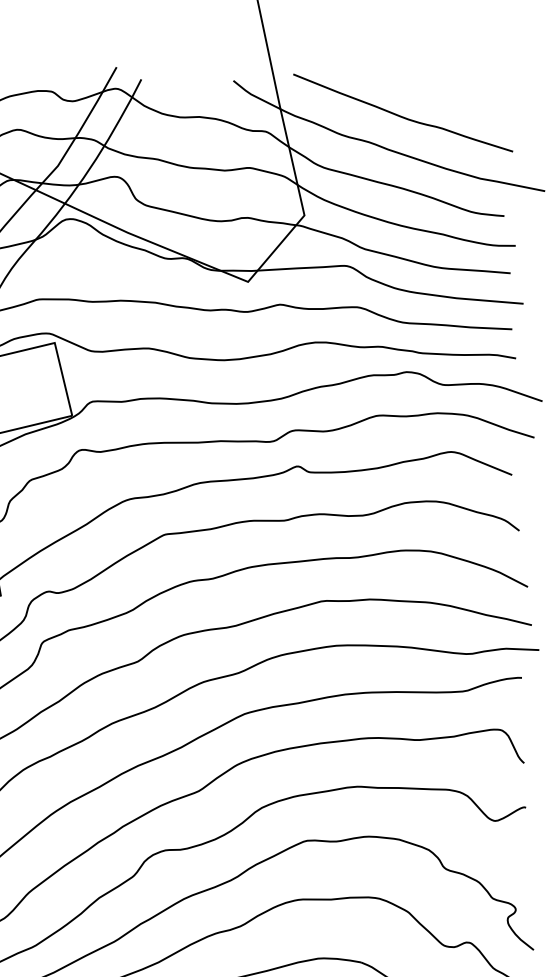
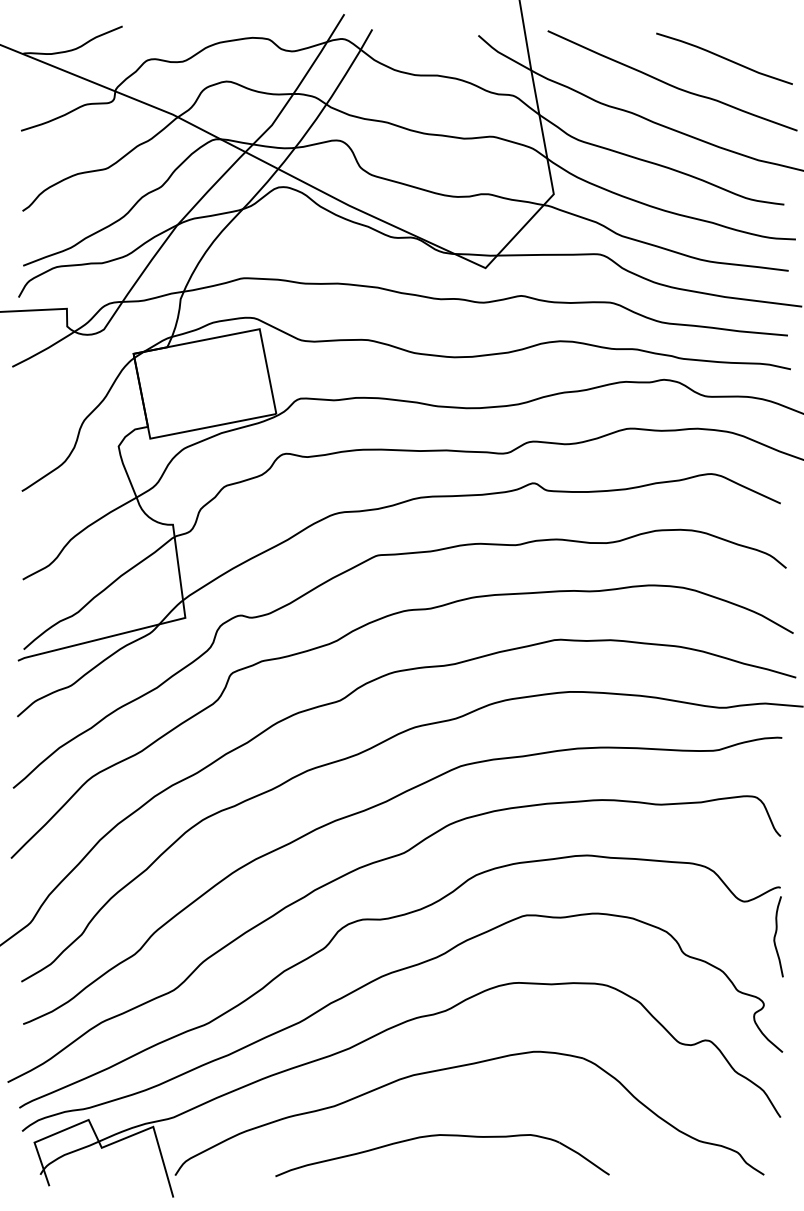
curve: (447, 91) -> (724, 58), added
curve: (524, 849) -> (776, 935), added

